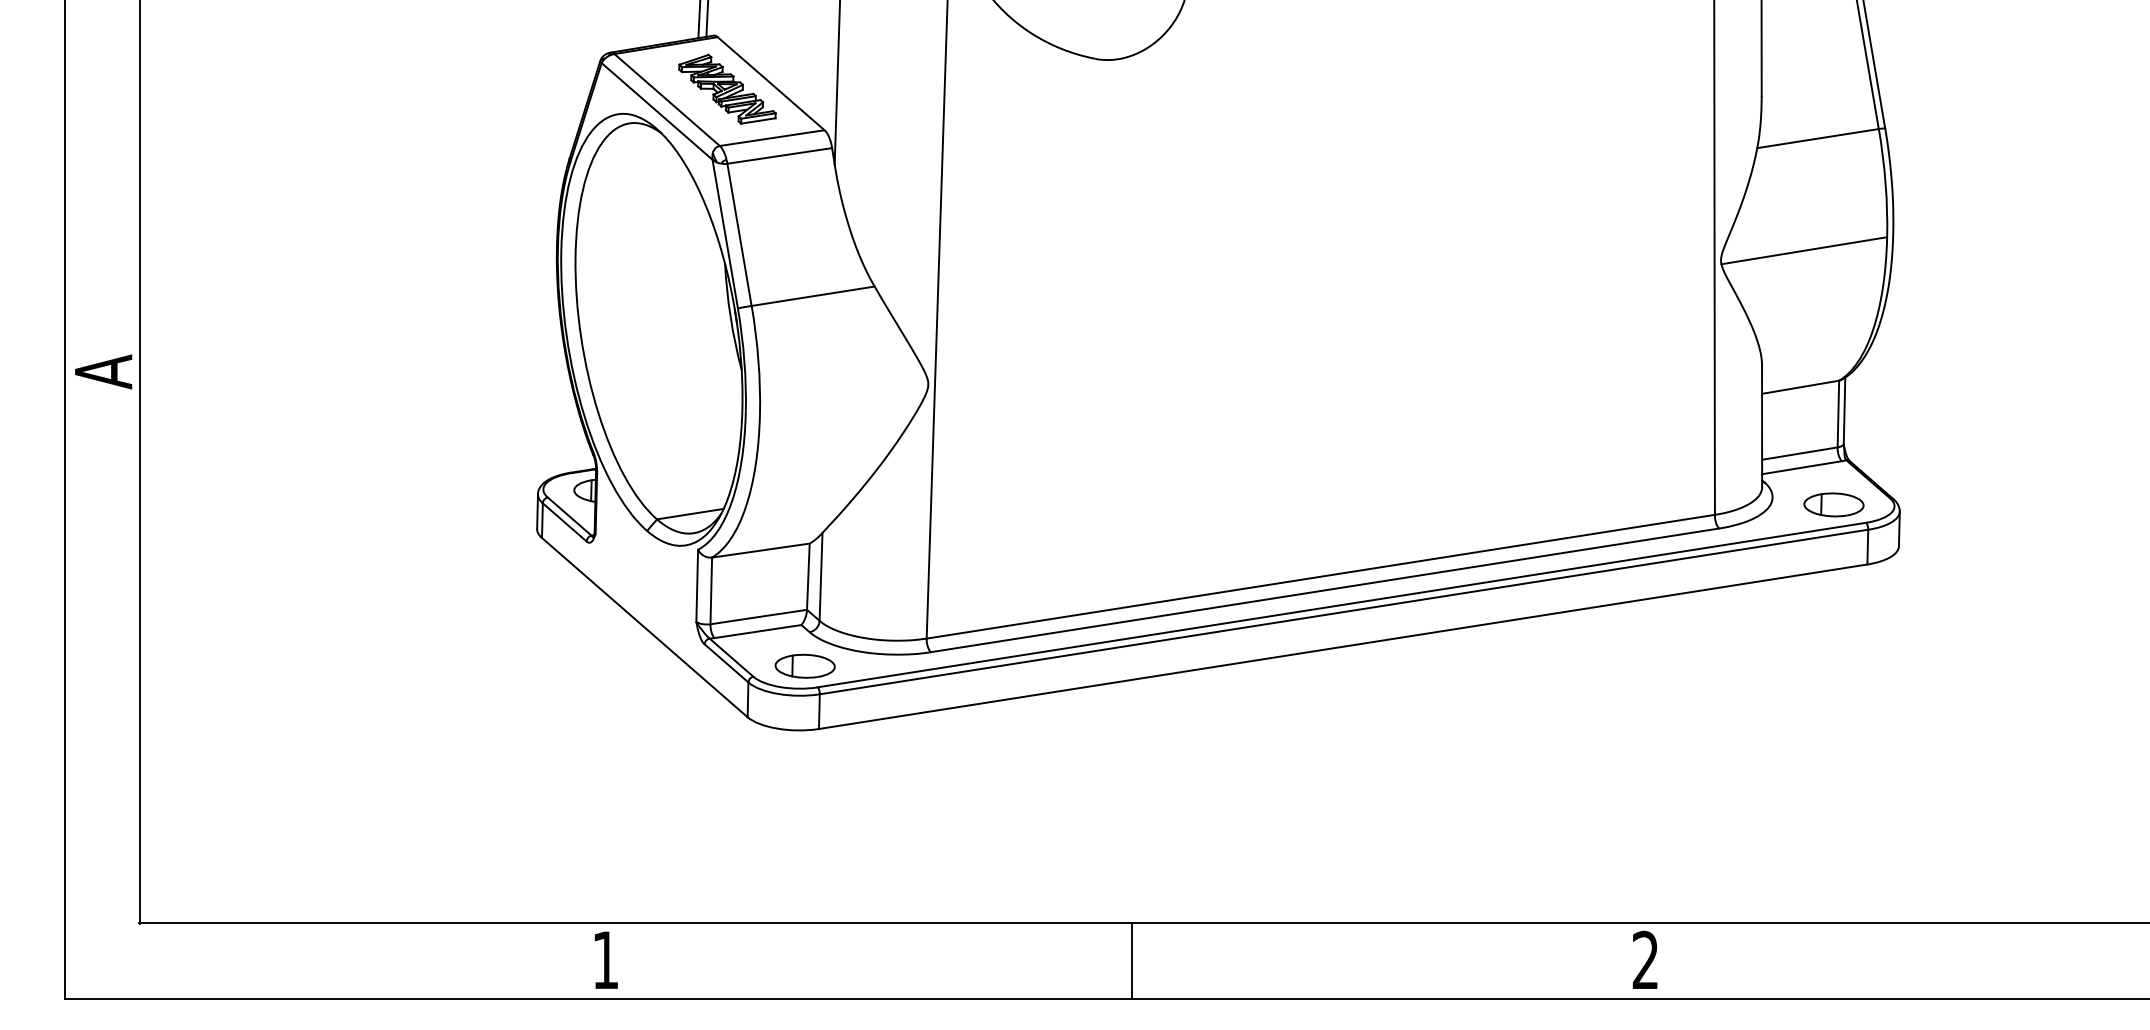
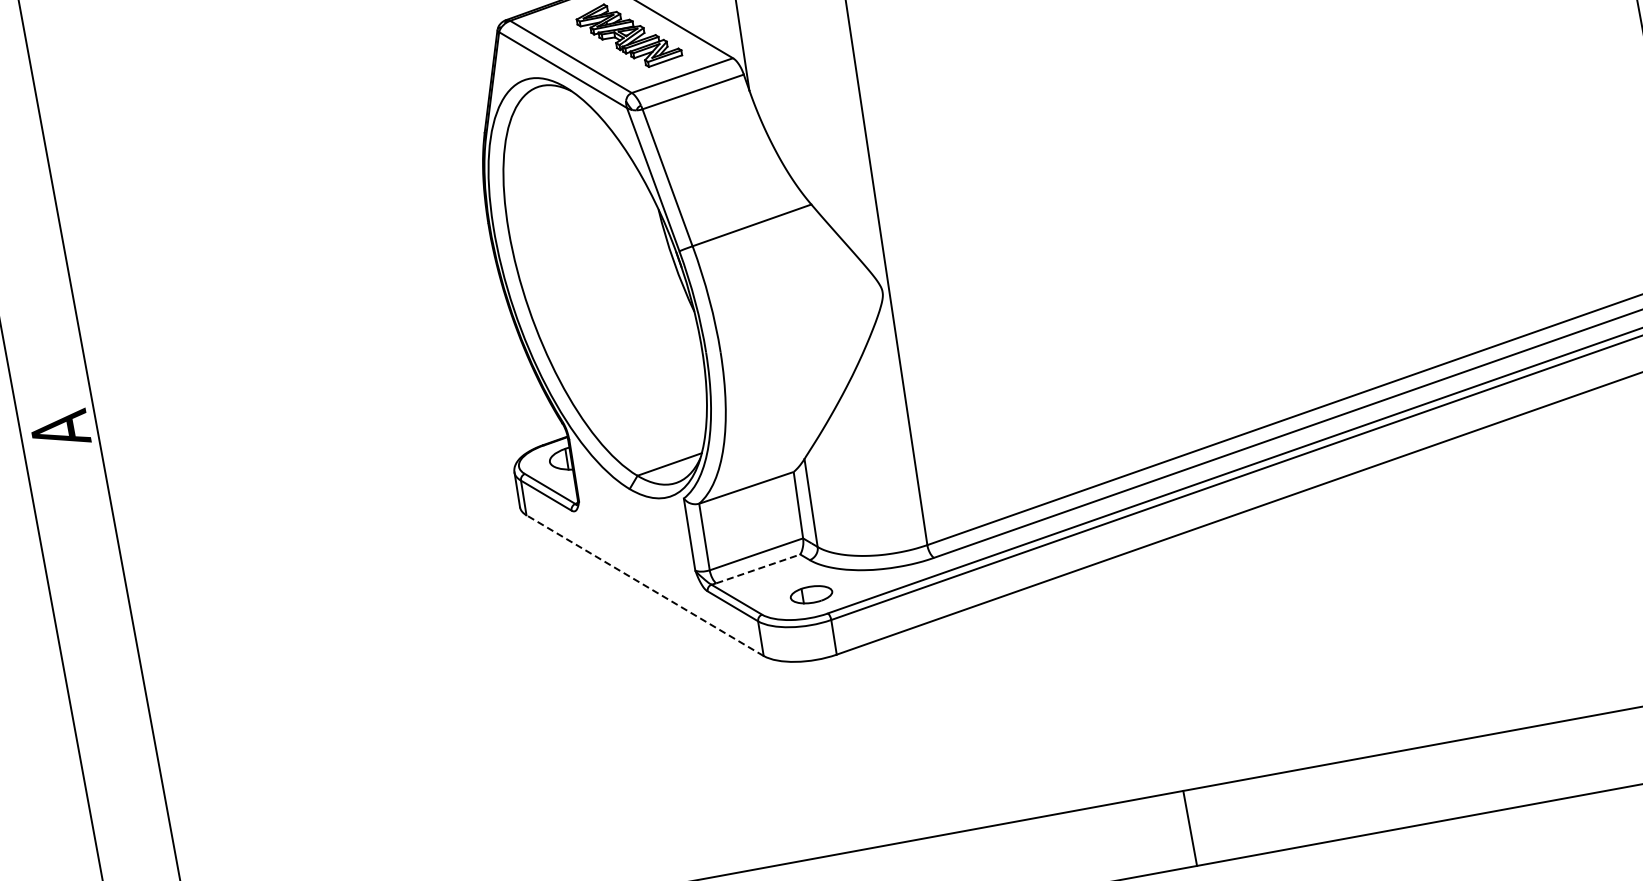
line: (644, 627) -> (644, 585), solid -> dashed
line: (757, 631) -> (757, 568), solid -> dashed
part: (804, 665) -> (810, 594), size x0.7

